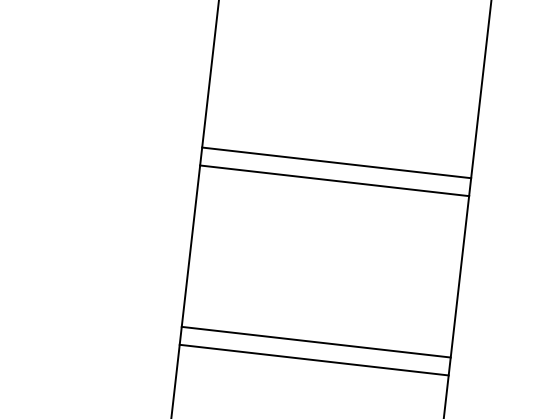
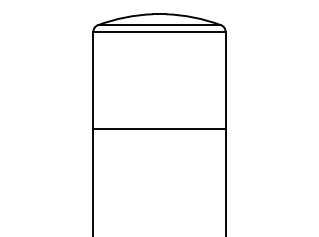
line: (336, 163) -> (159, 120), removed
line: (316, 342) -> (159, 208), removed
line: (314, 360) -> (159, 217), removed

